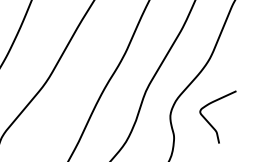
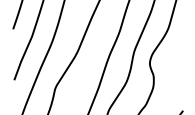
curve: (207, 119) -> (171, 63), removed

